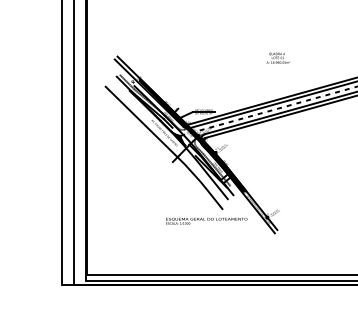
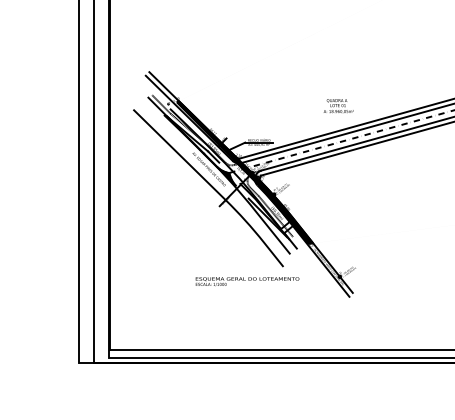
text: (278, 57) -> (338, 105), moved
text: (206, 221) -> (247, 281), moved

